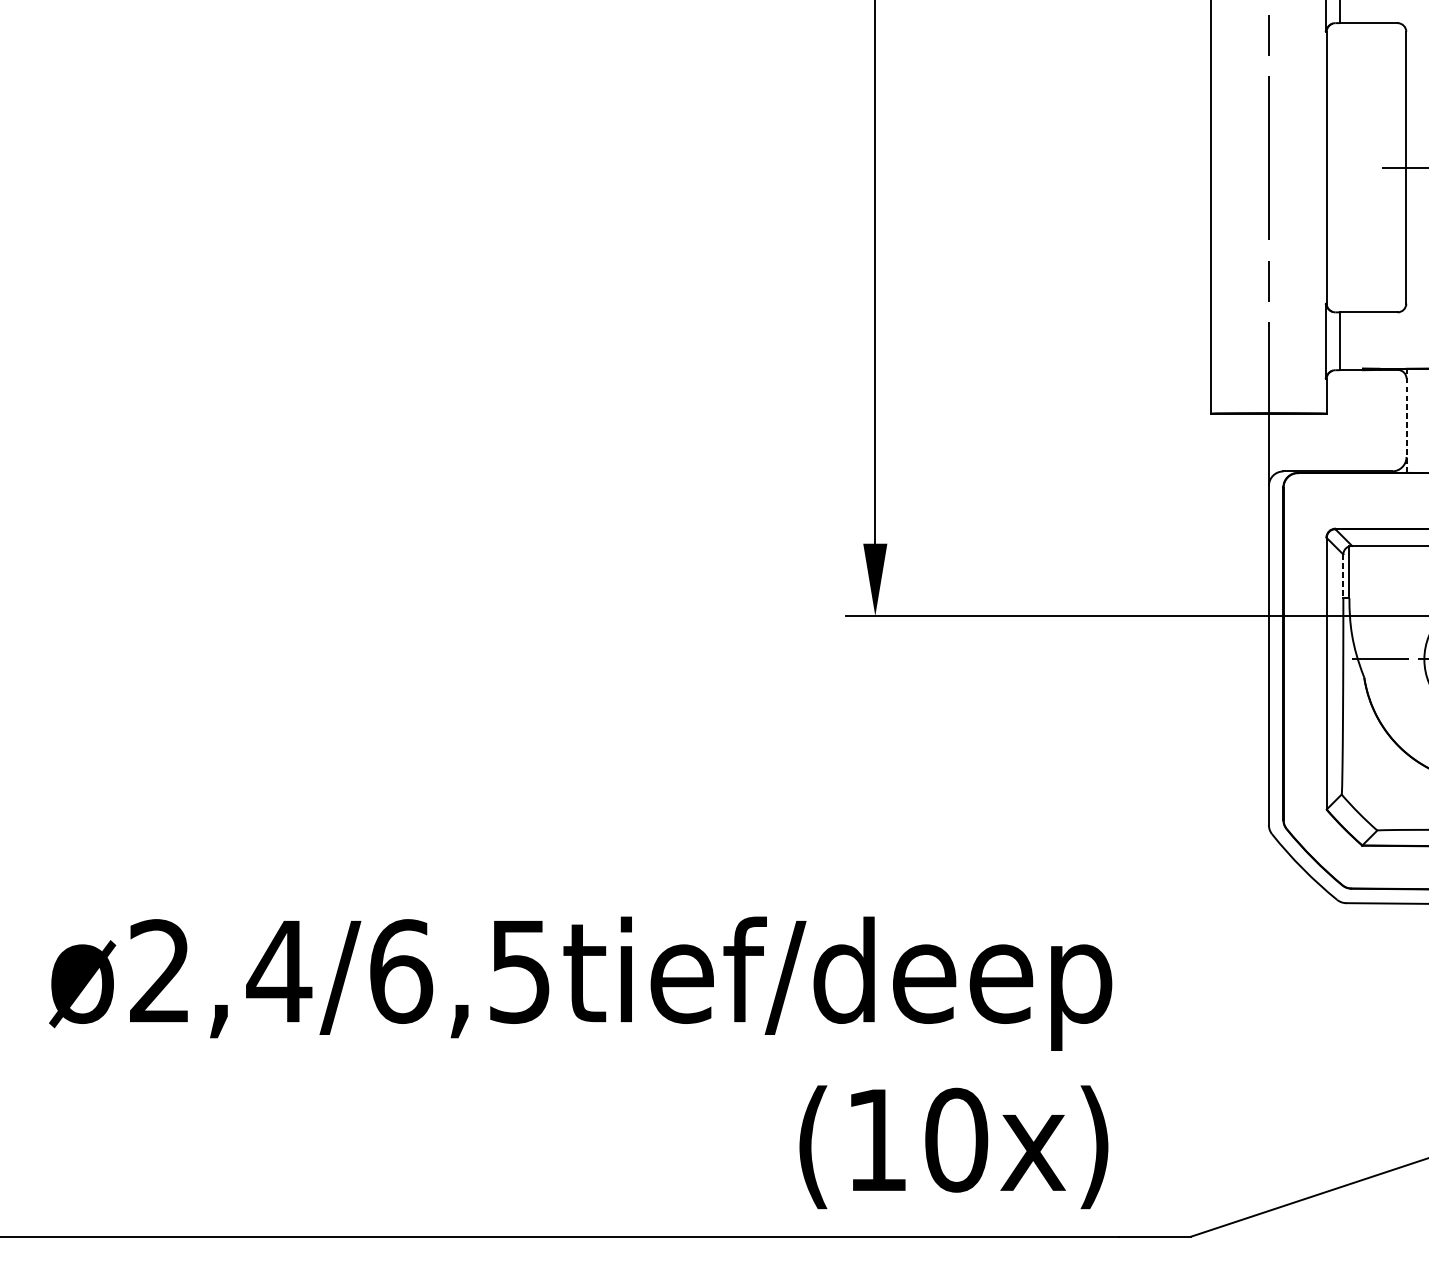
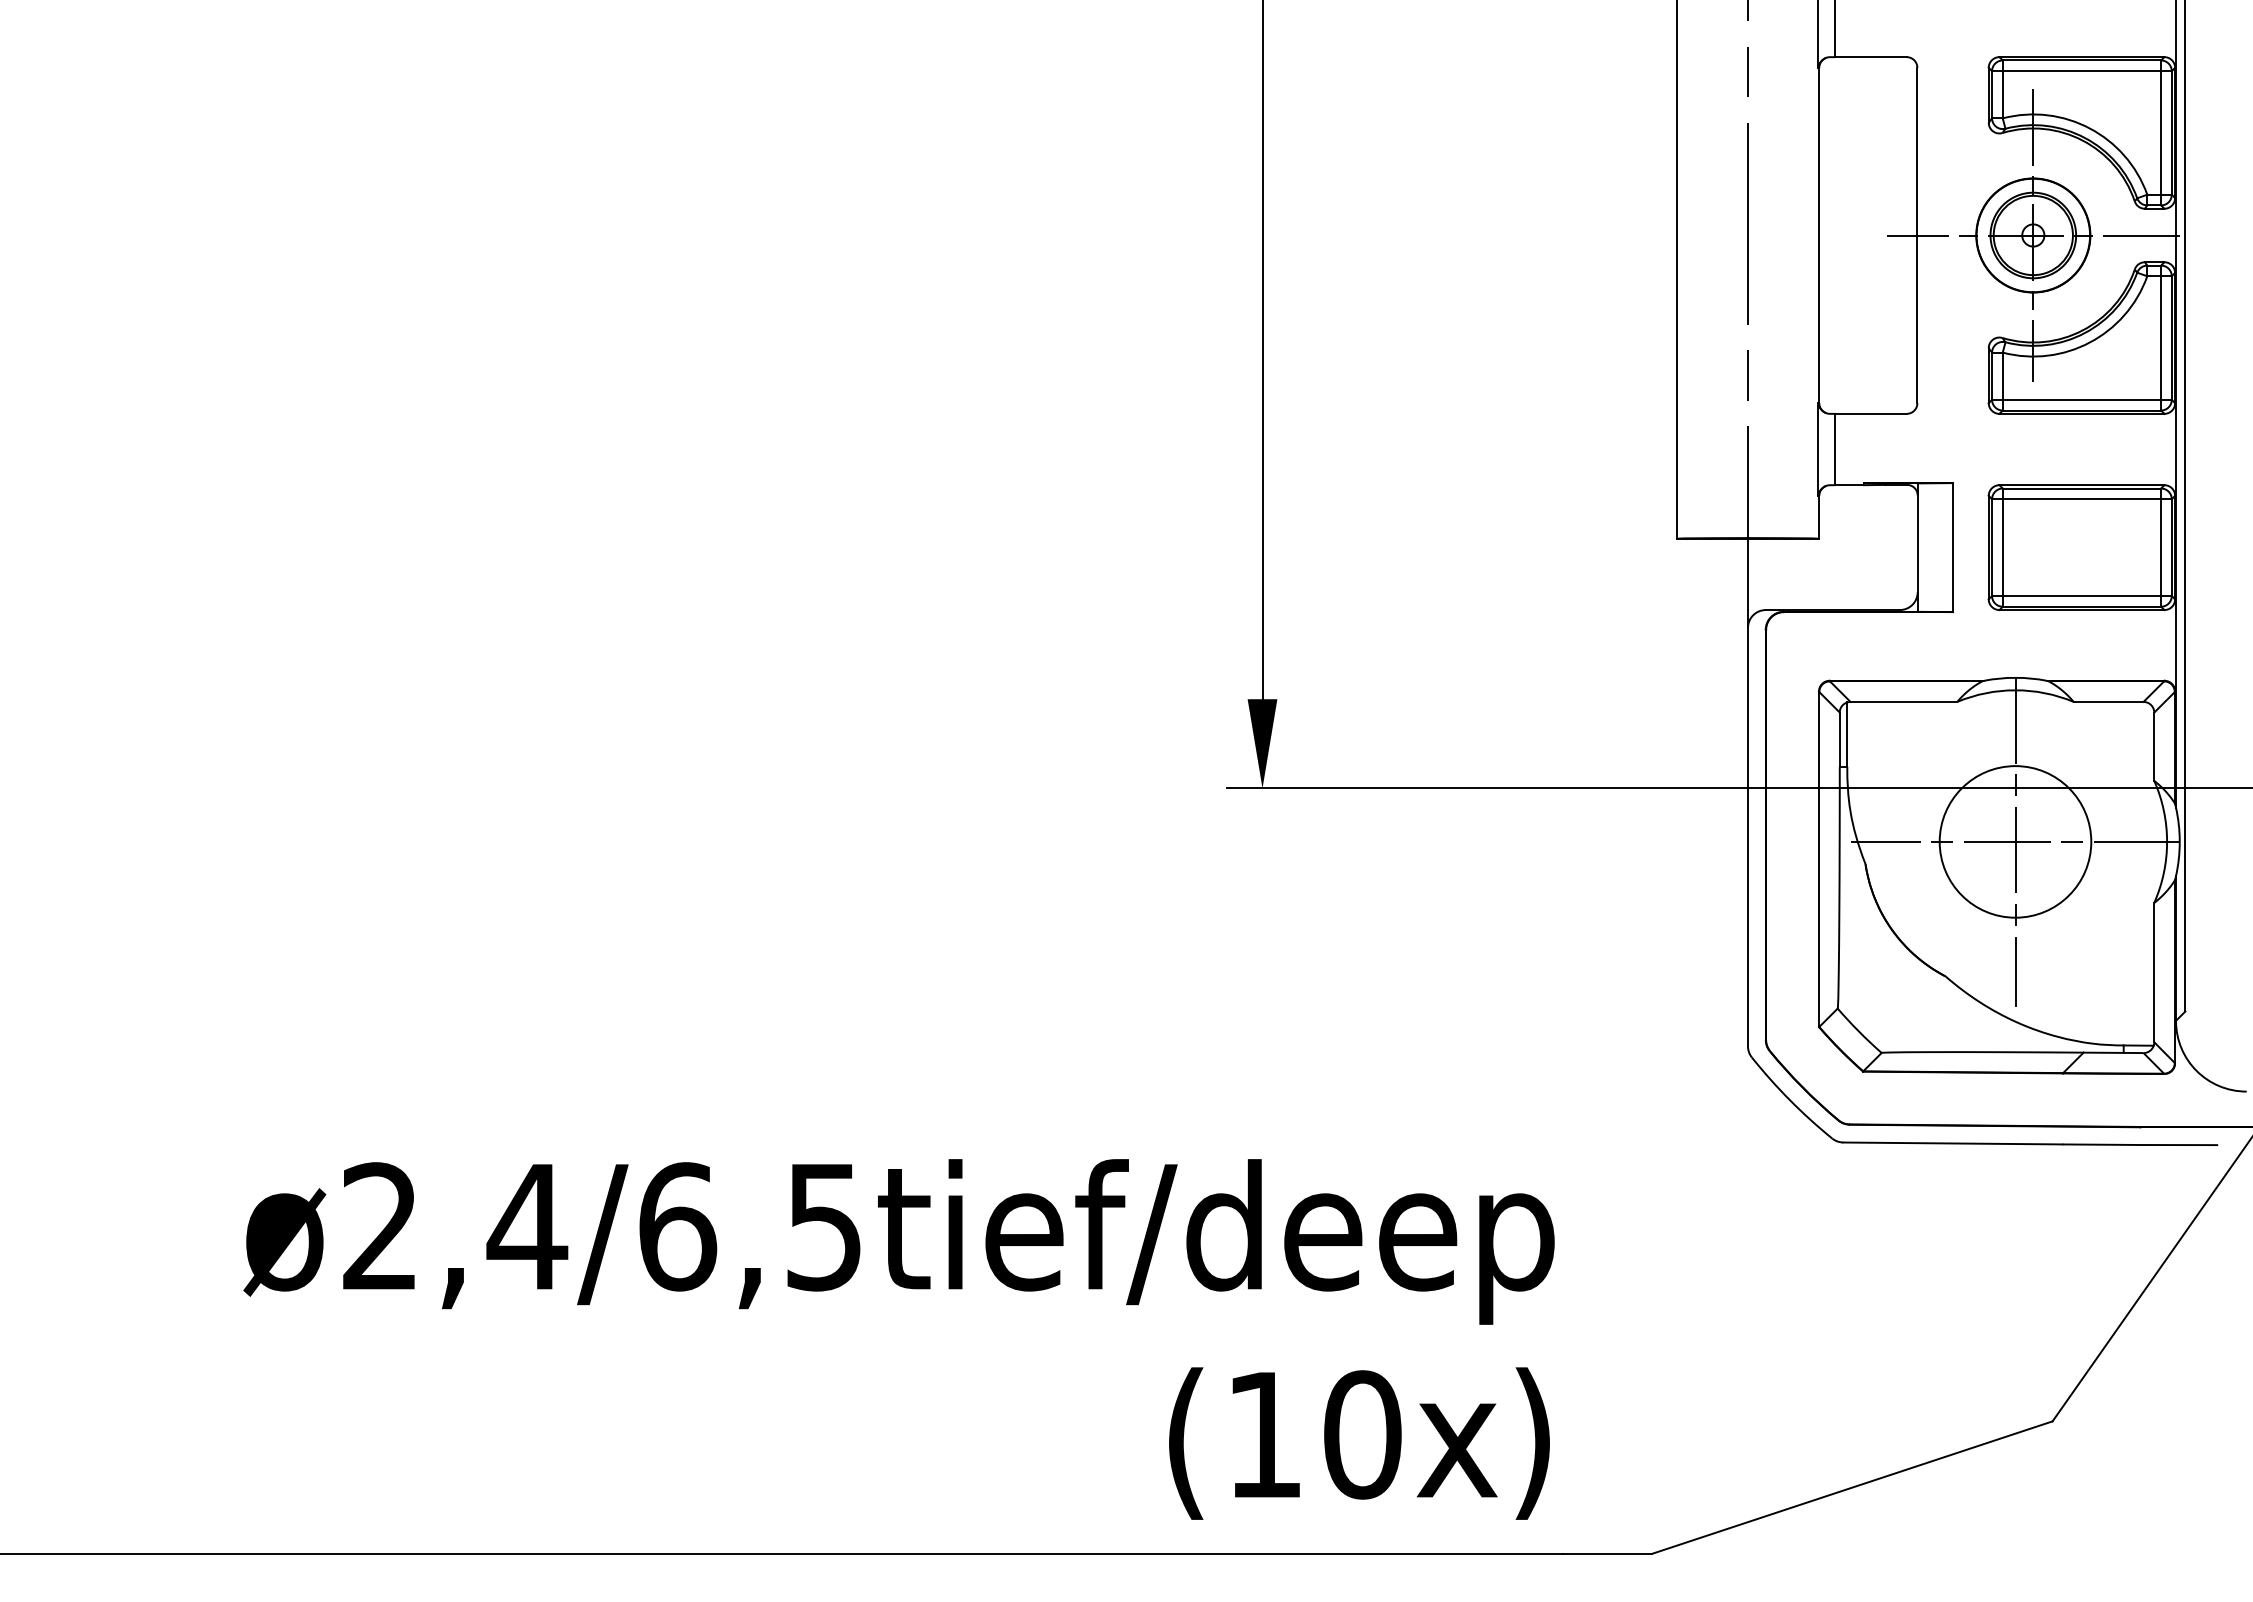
line: (1406, 421) -> (1917, 548), dashed -> solid
line: (1343, 577) -> (1839, 740), dashed -> solid

